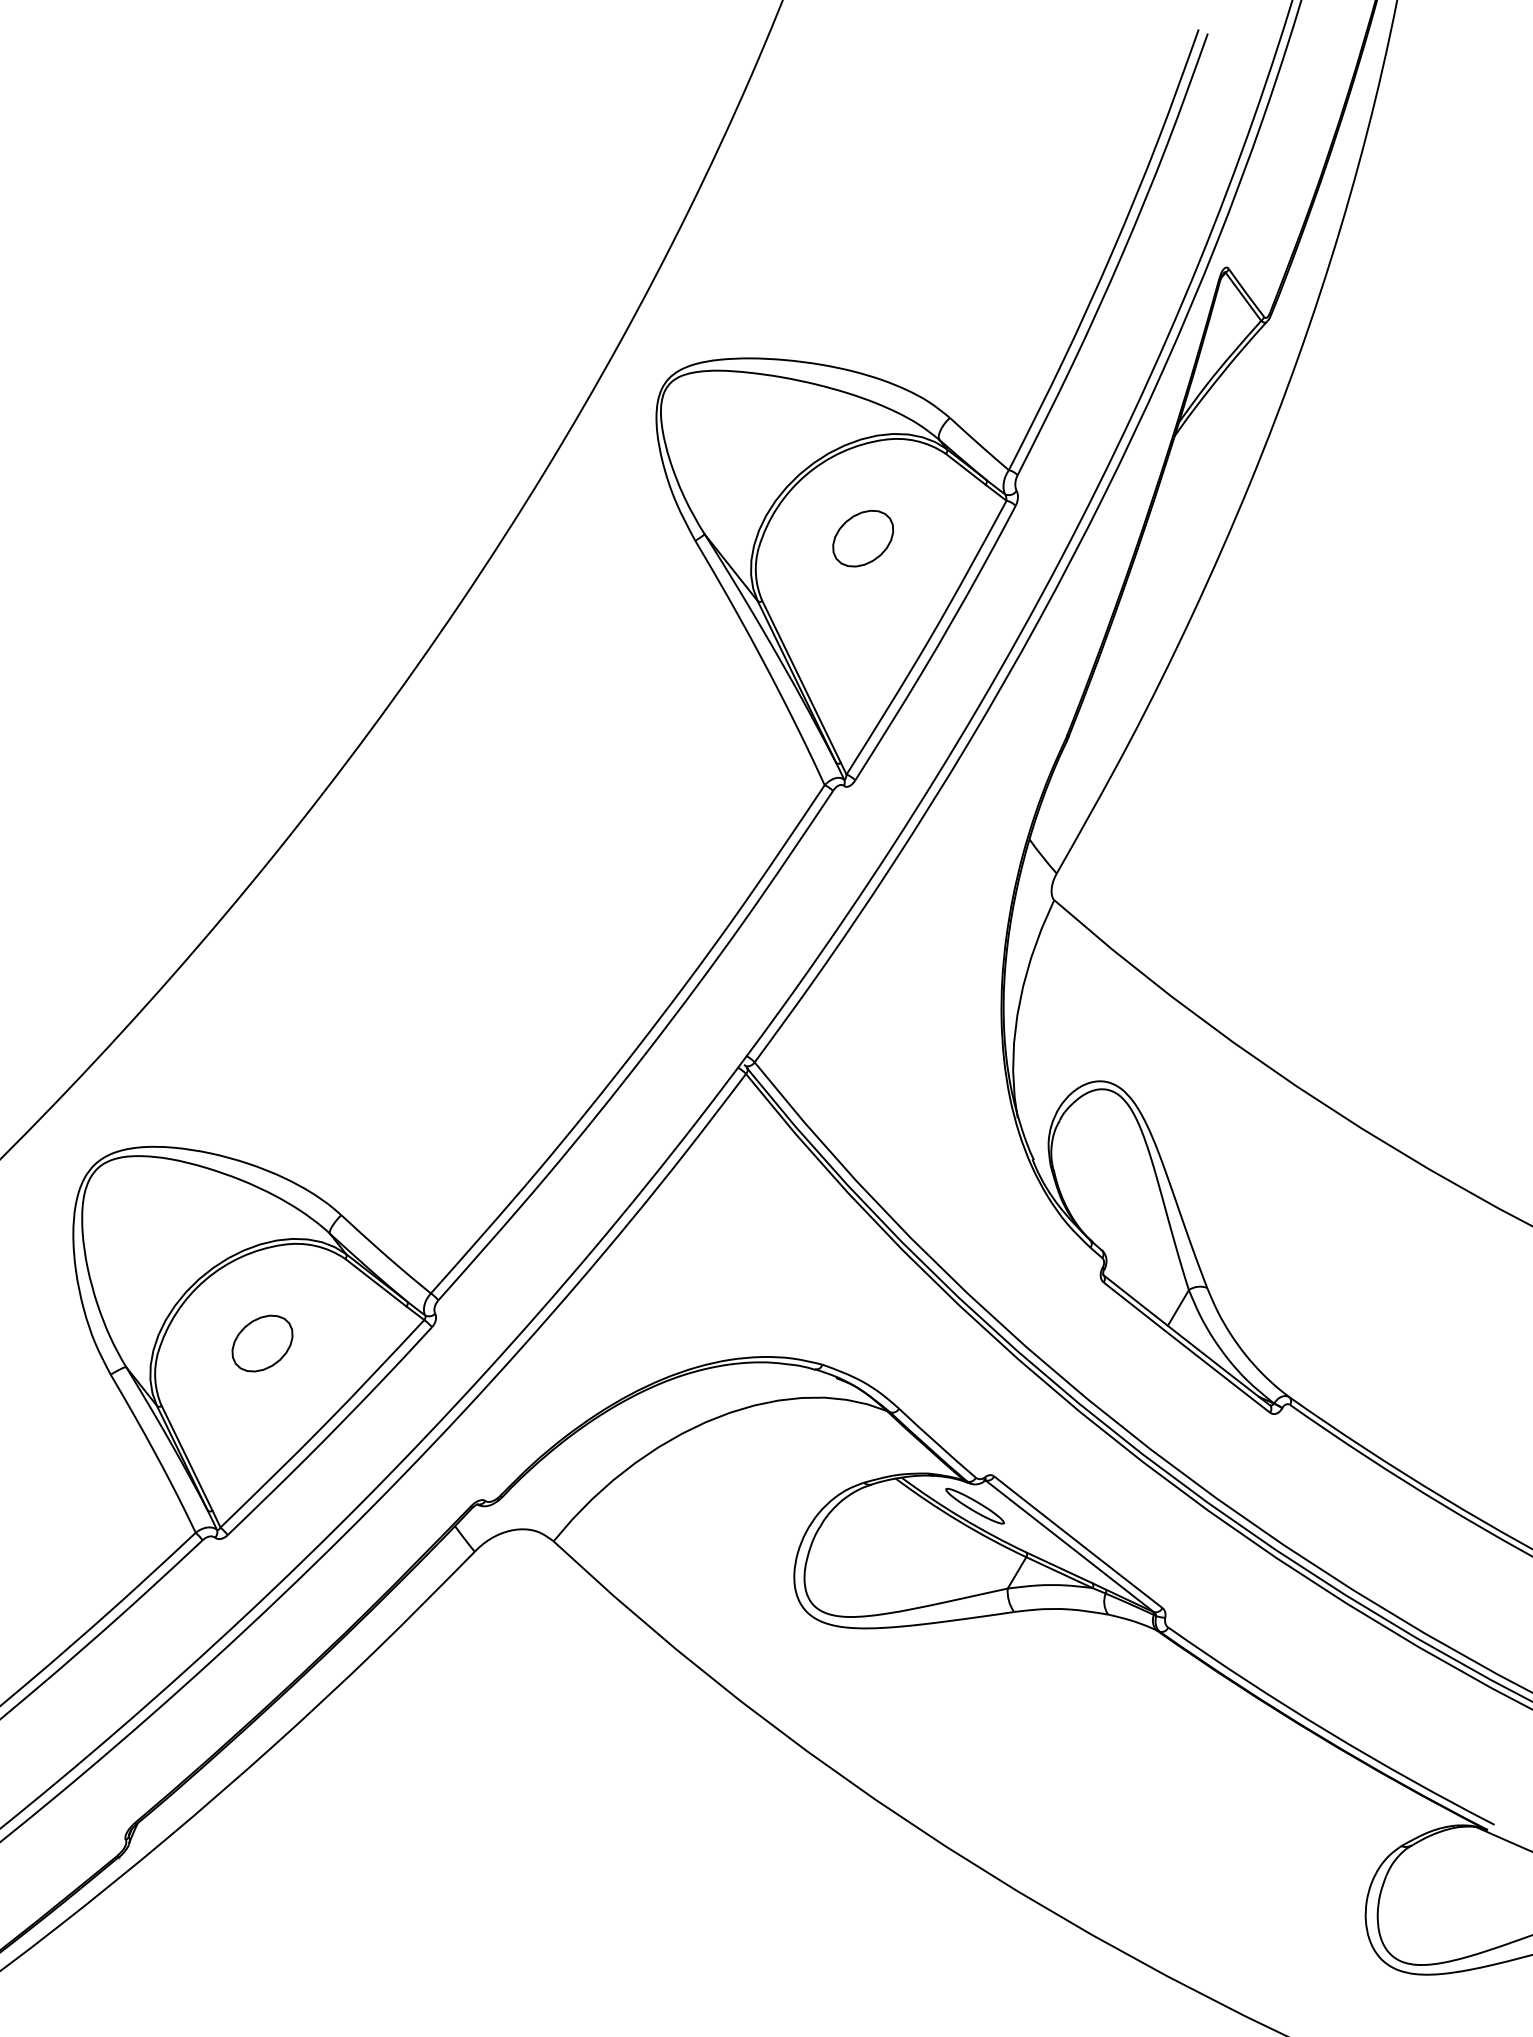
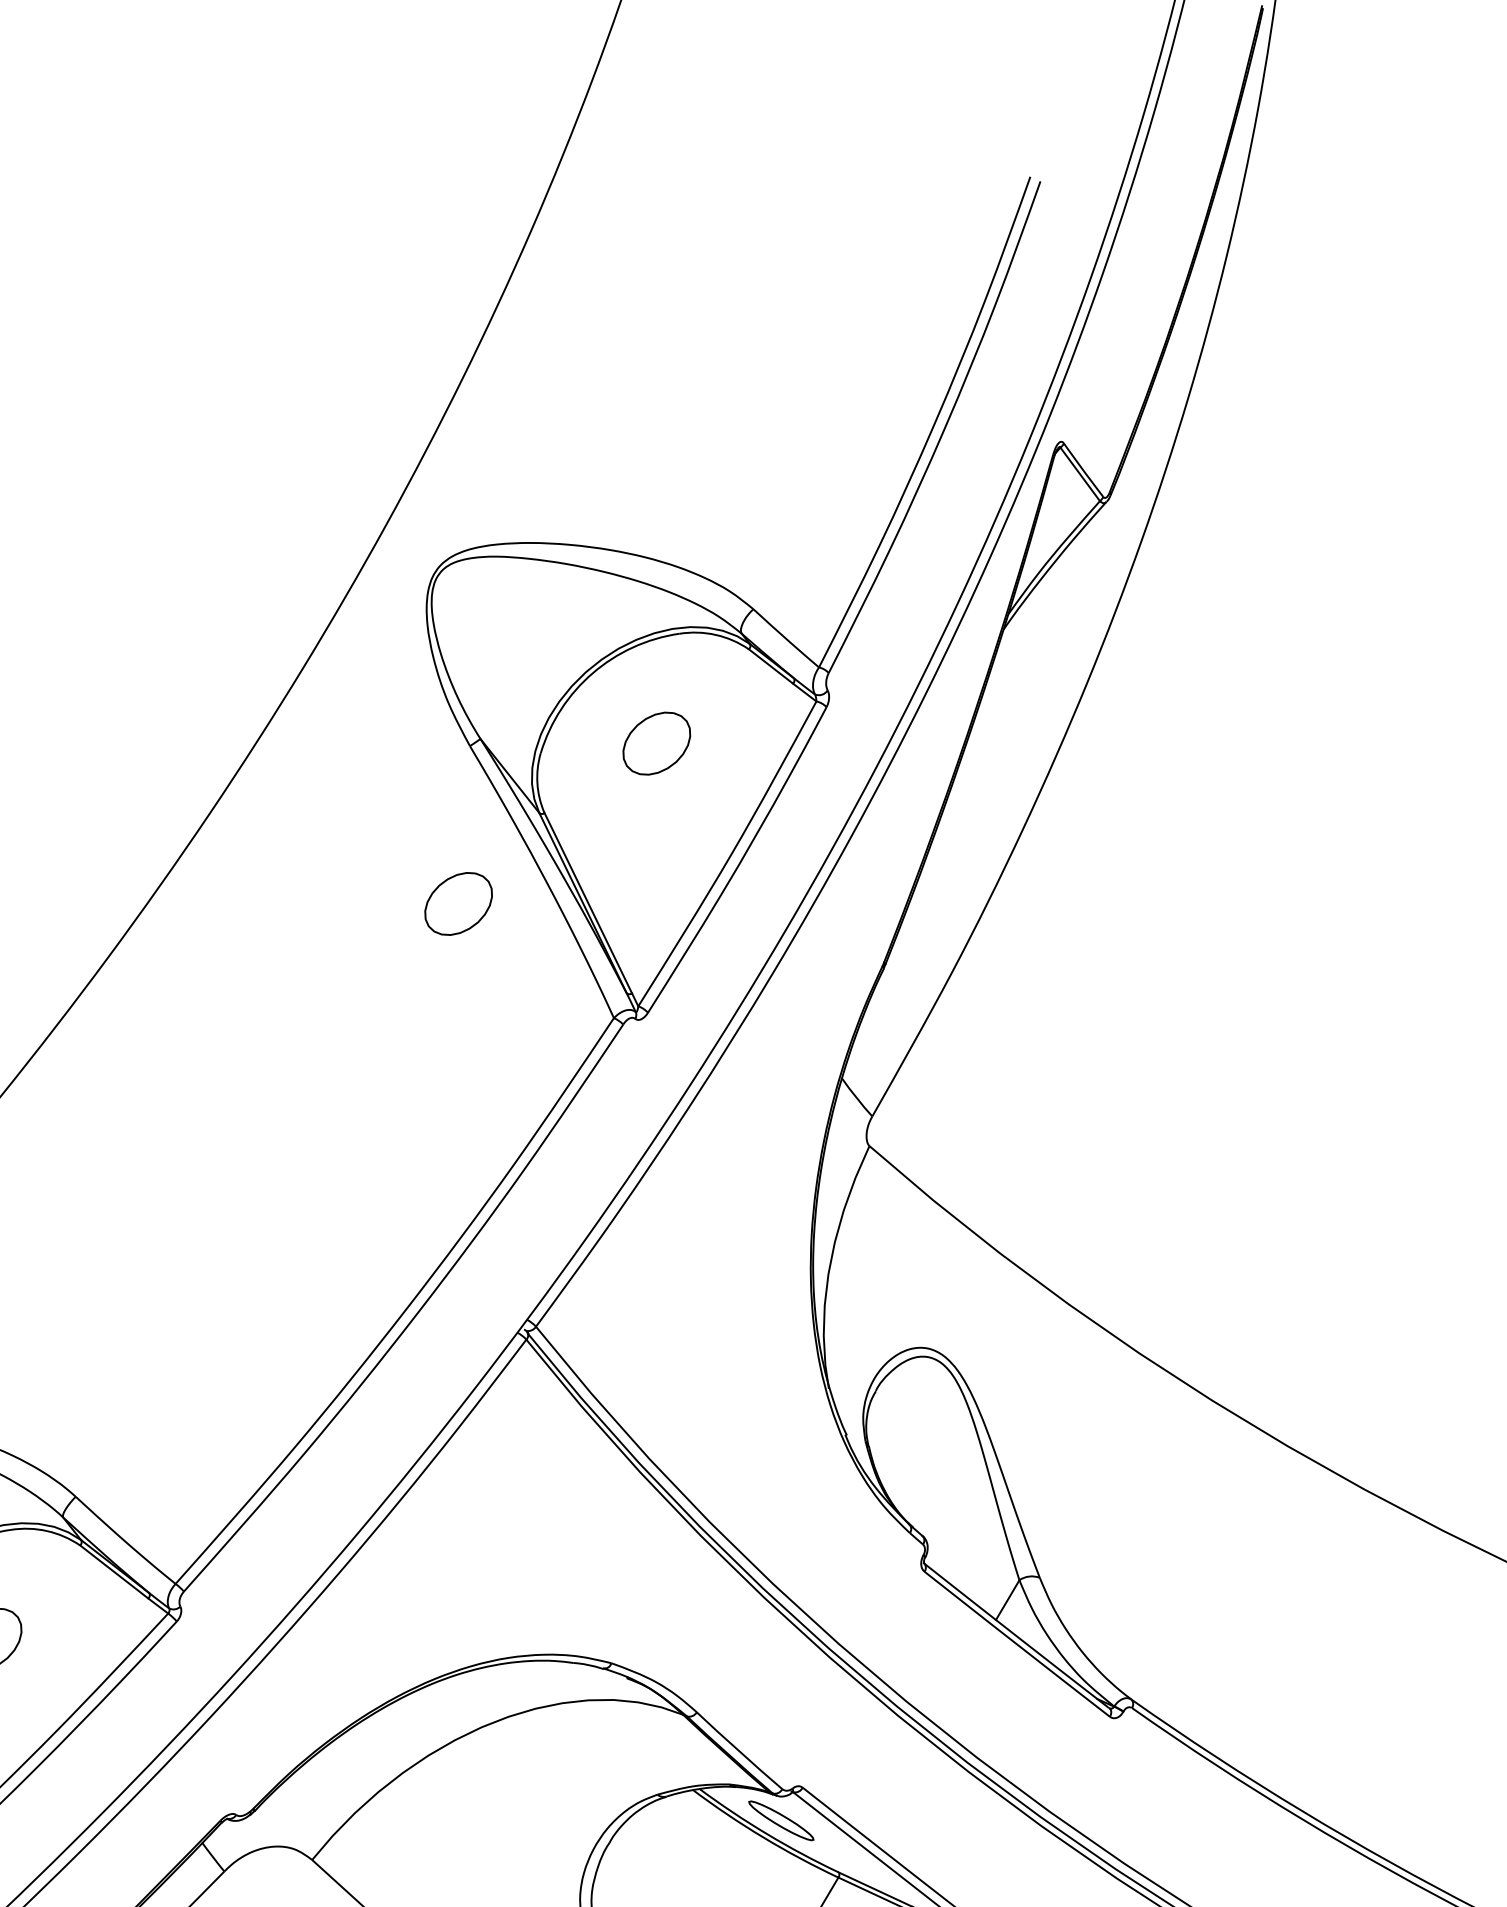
part: (685, 682) -> (458, 903), added

